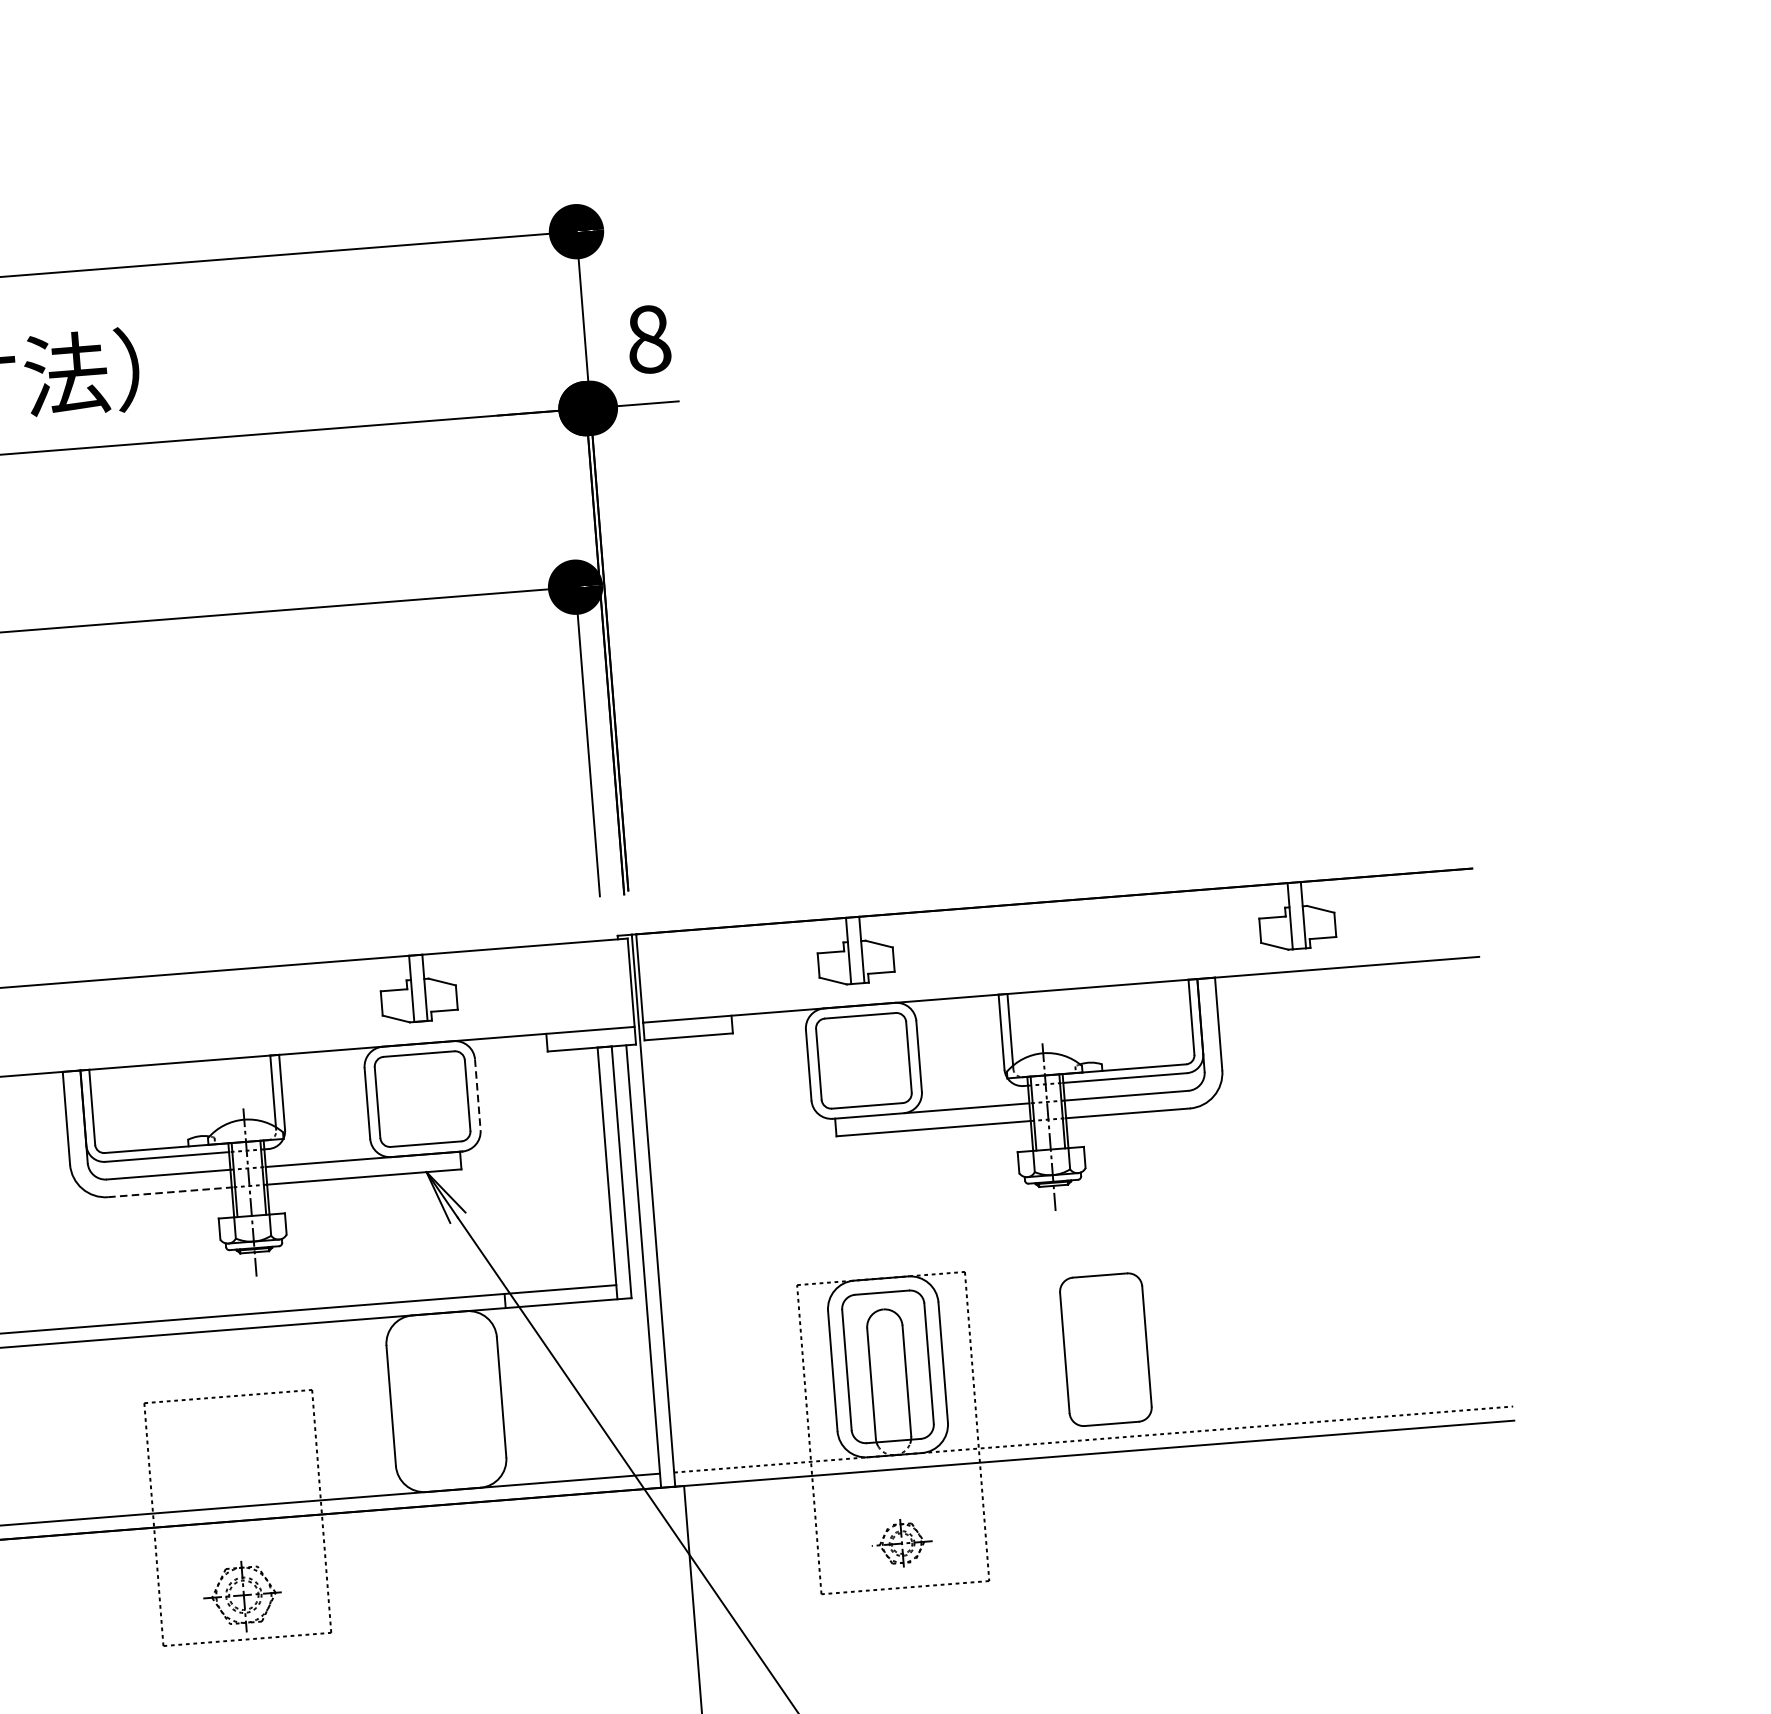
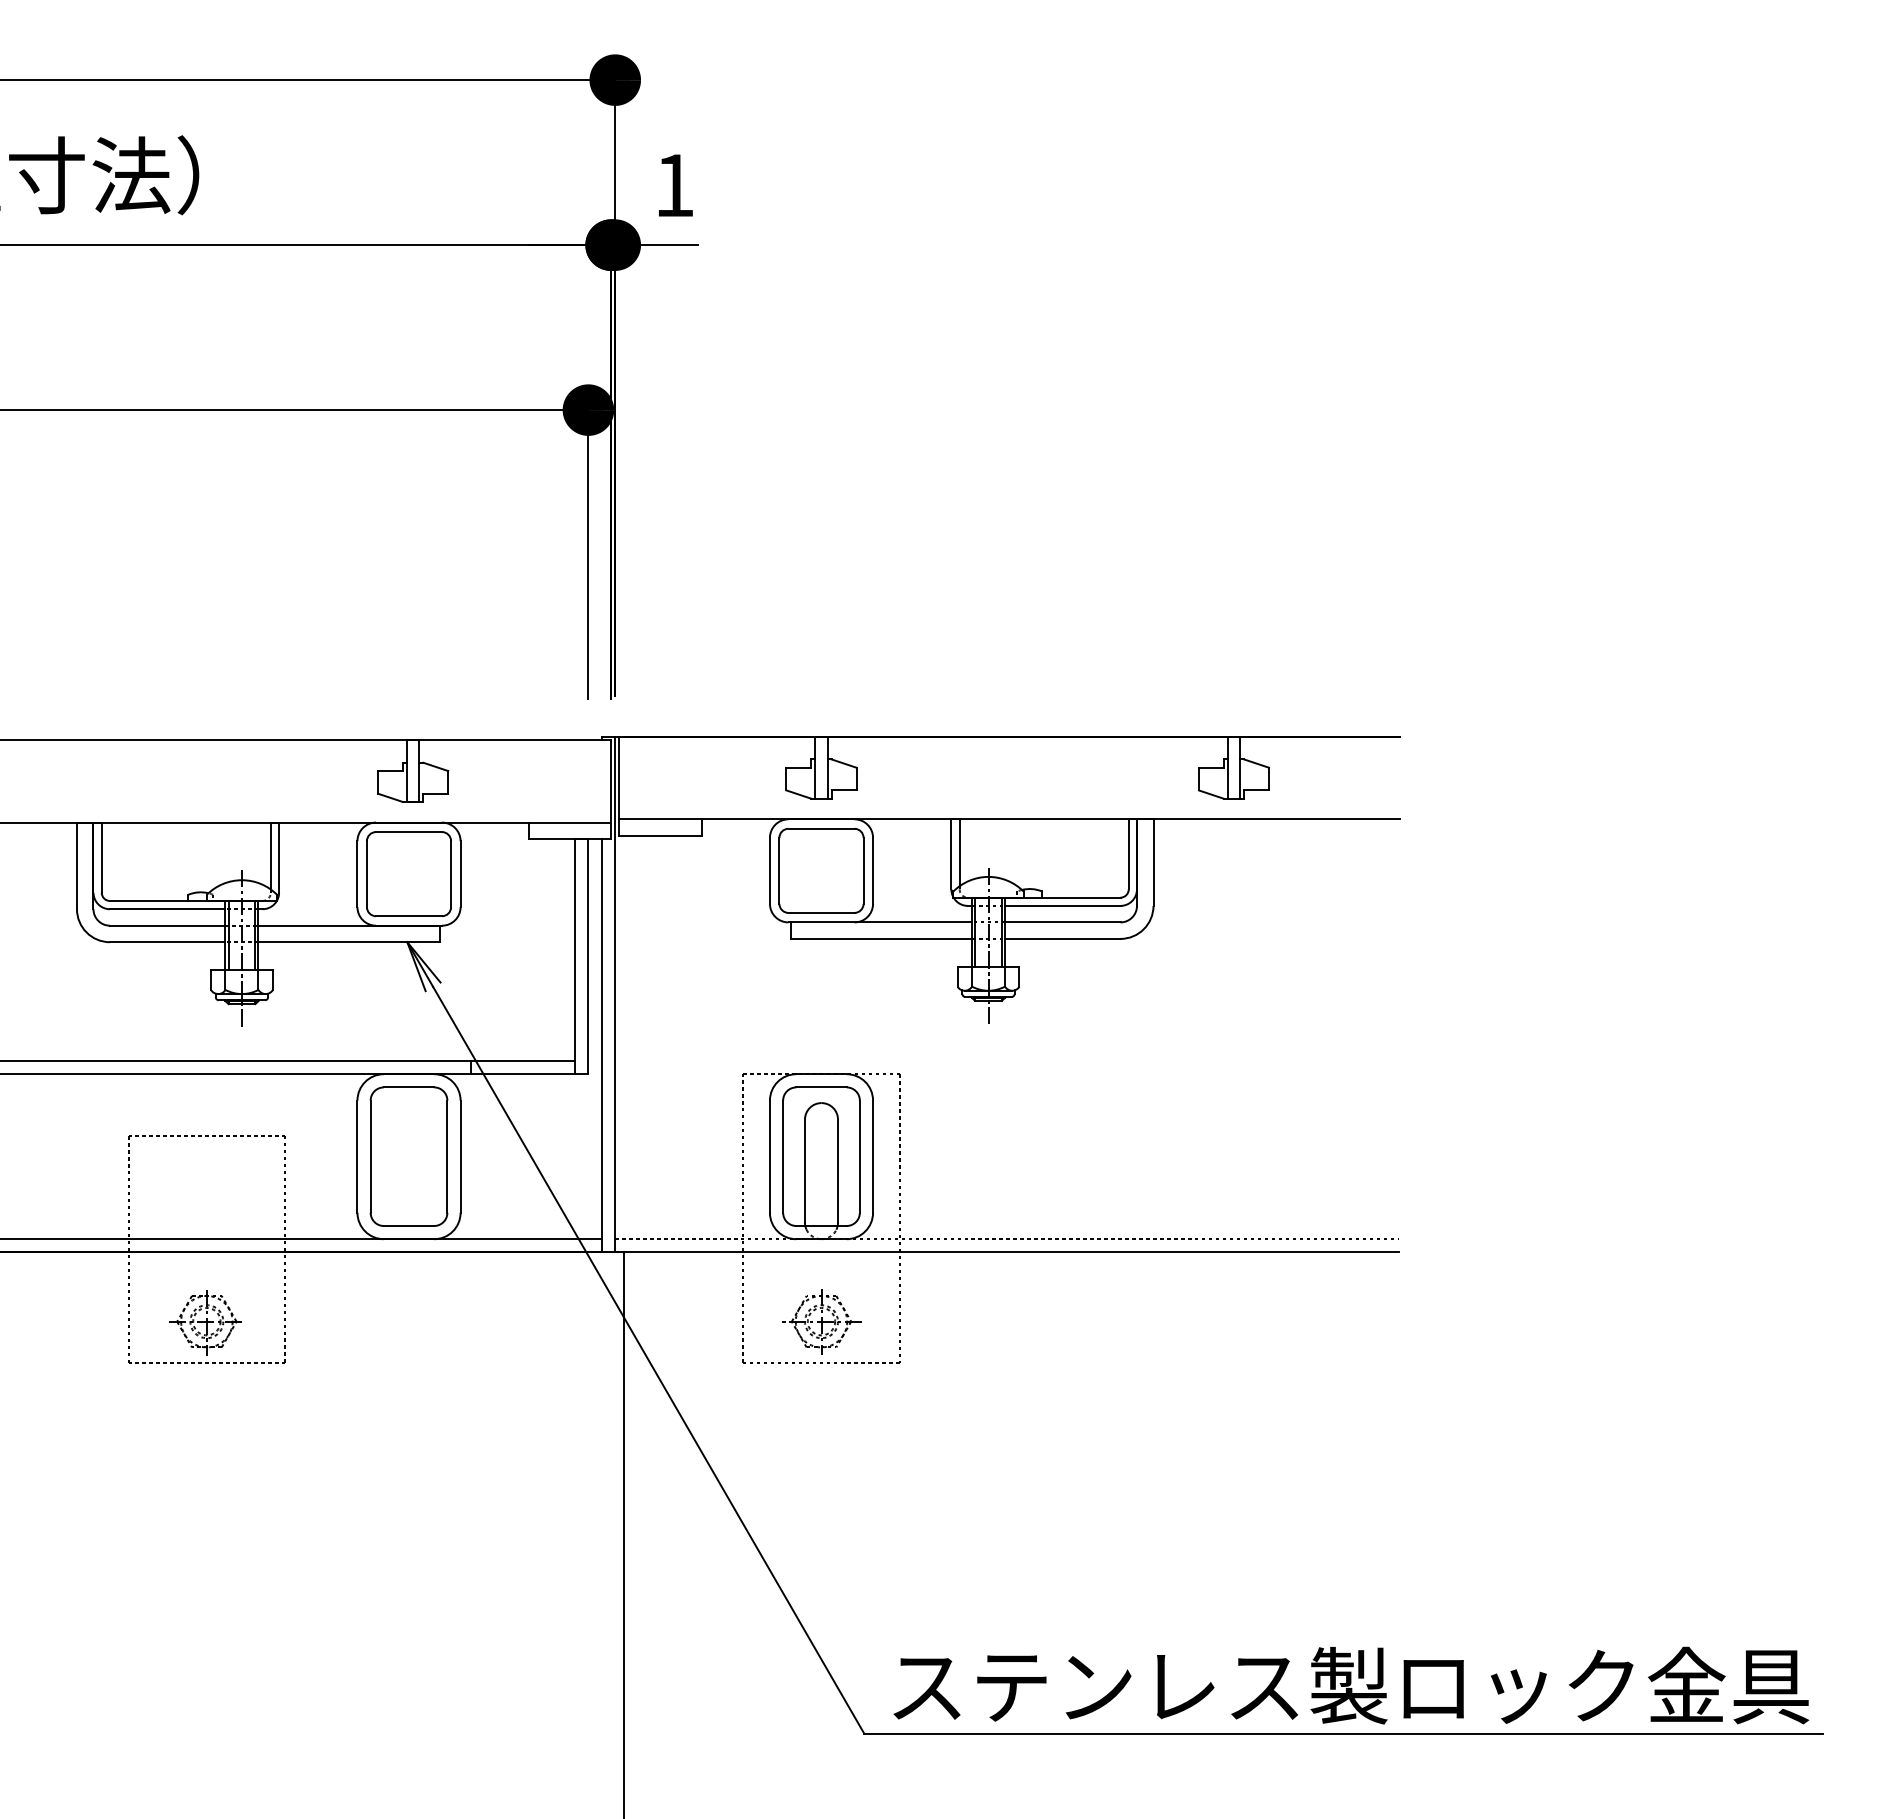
text: (648, 339) -> (674, 185), 8 -> 1
line: (477, 1095) -> (460, 874), dashed -> solid
line: (169, 1192) -> (167, 942), dashed -> solid
part: (1105, 1349) -> (408, 1156), moved
part: (901, 1543) -> (821, 1321), size x1.43

